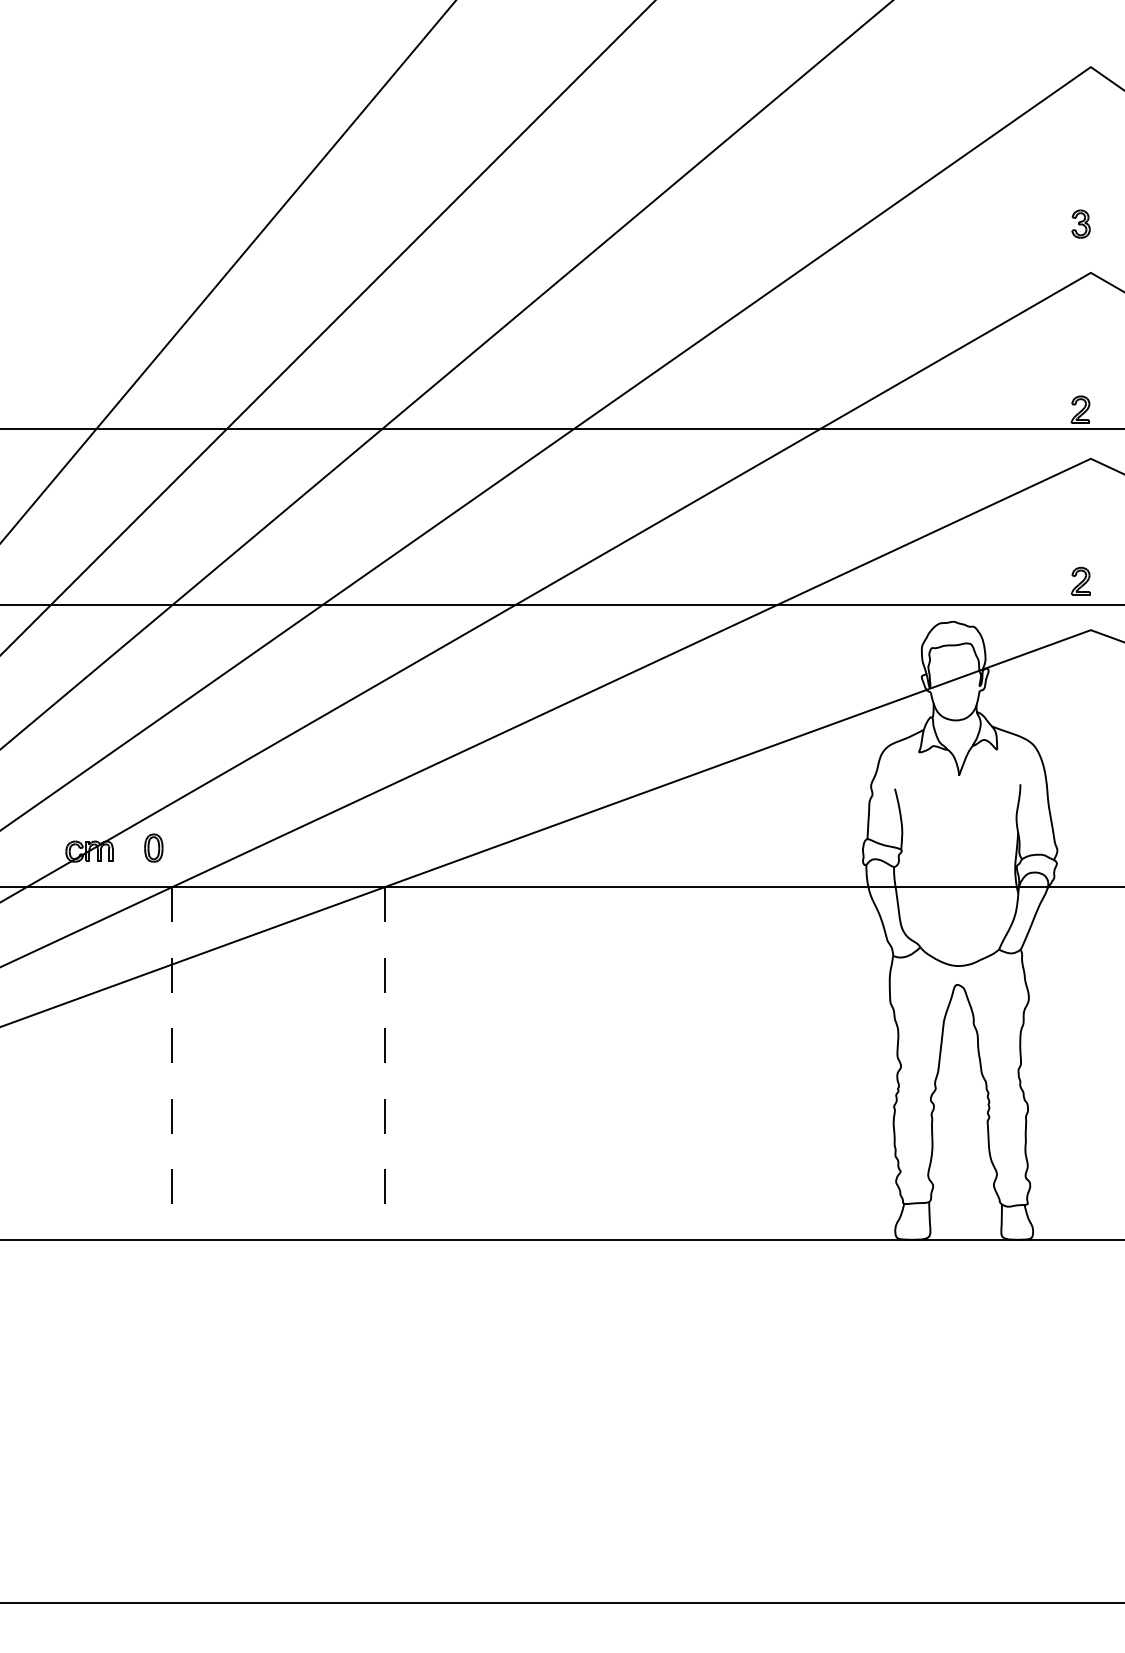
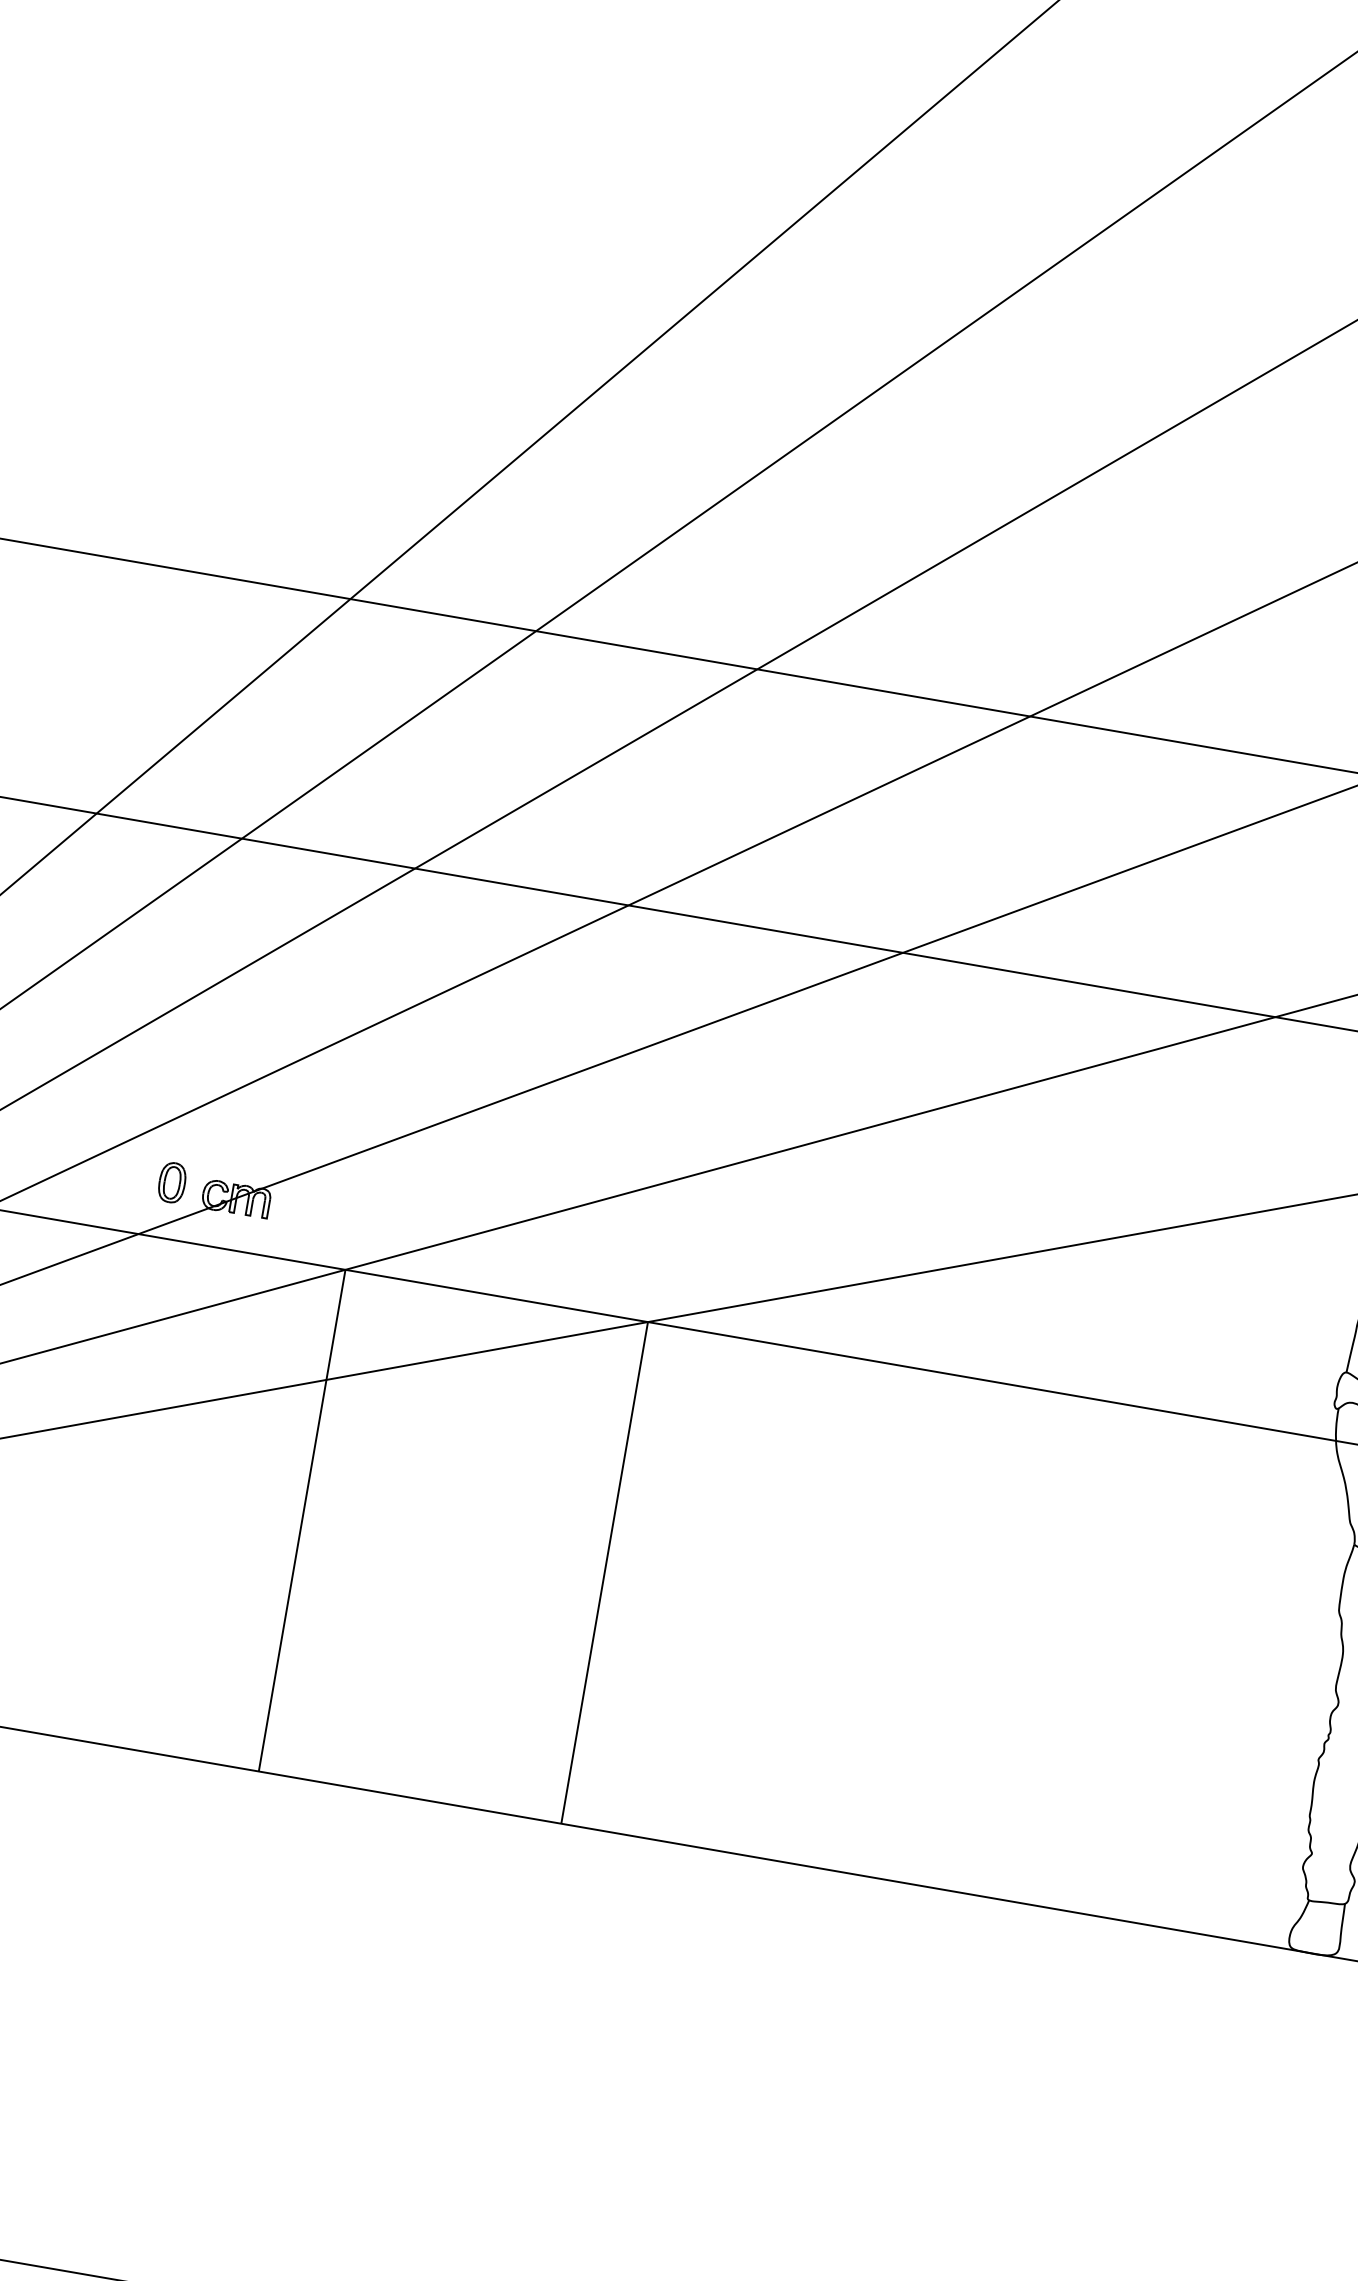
part: (153, 847) -> (171, 1181), moved
line: (172, 1063) -> (302, 1520), dashed -> solid
line: (384, 1063) -> (604, 1572), dashed -> solid

